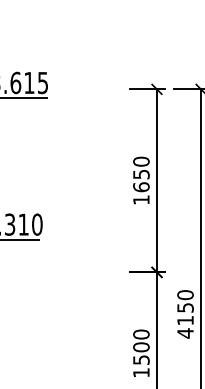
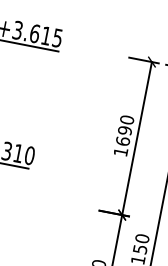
text: (141, 174) -> (125, 130), 1650 -> 1690

